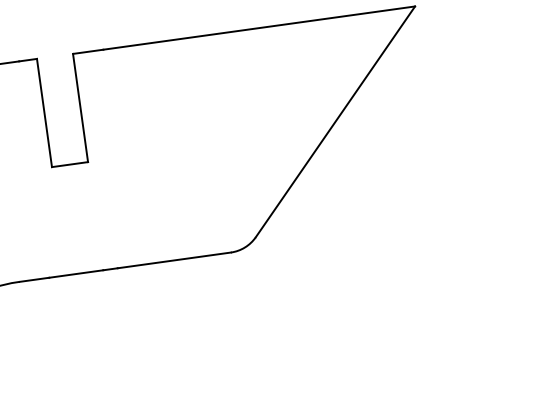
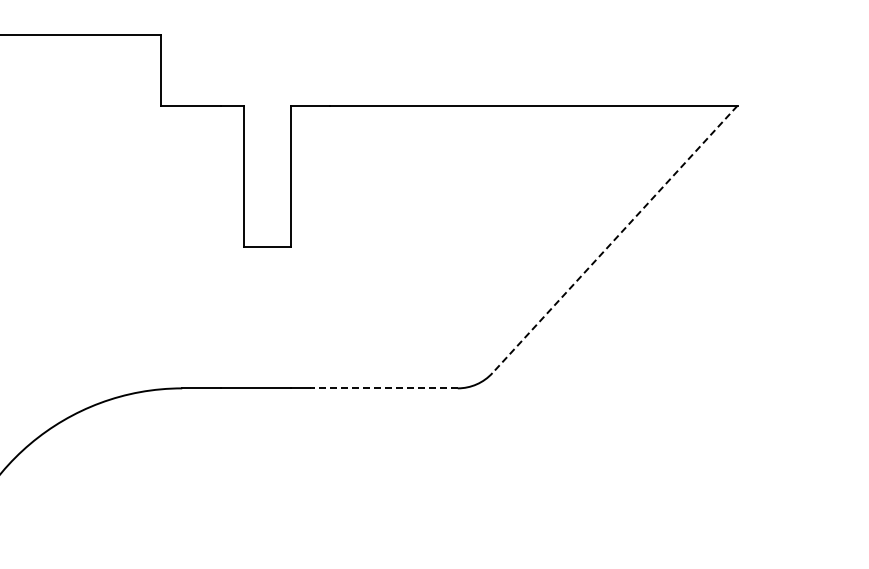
line: (335, 121) -> (614, 239), solid -> dashed
line: (174, 260) -> (383, 388), solid -> dashed

